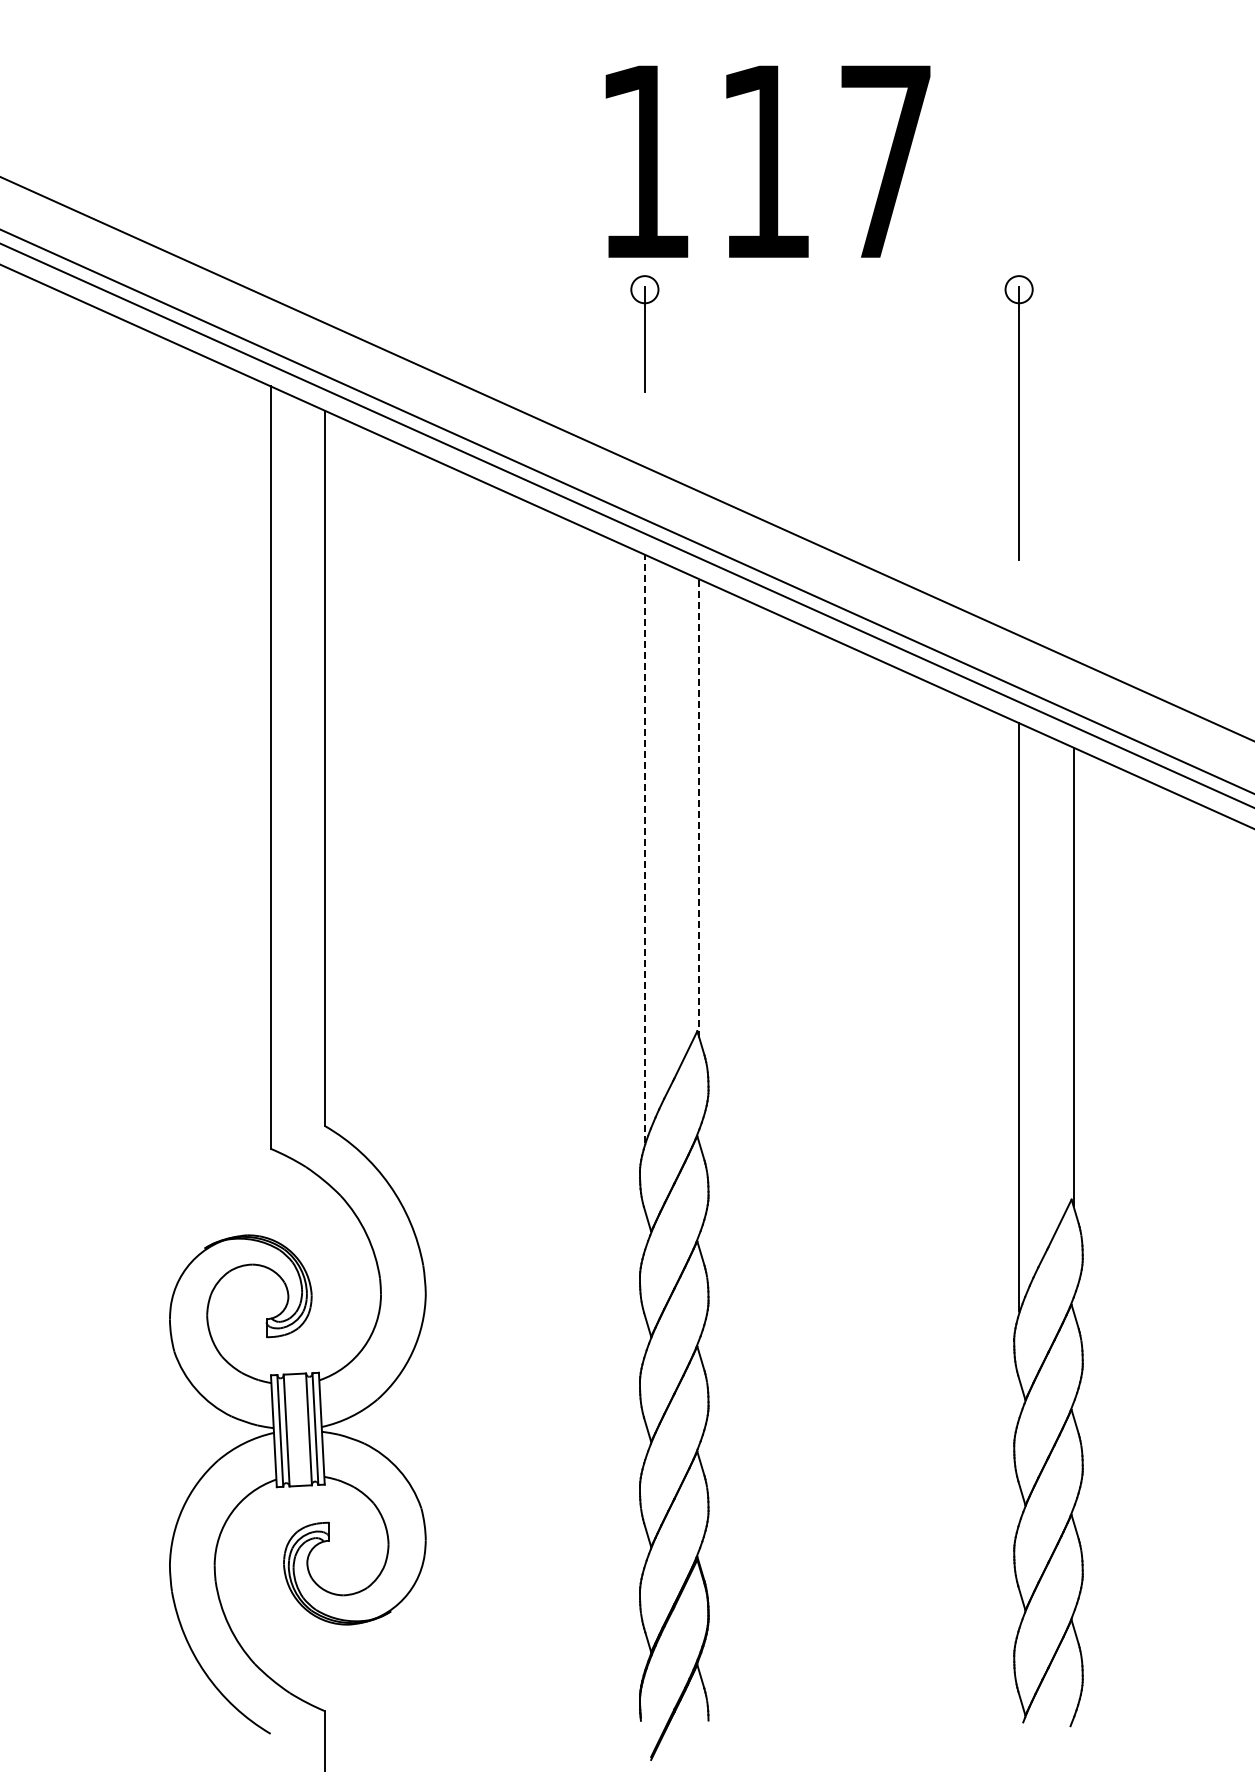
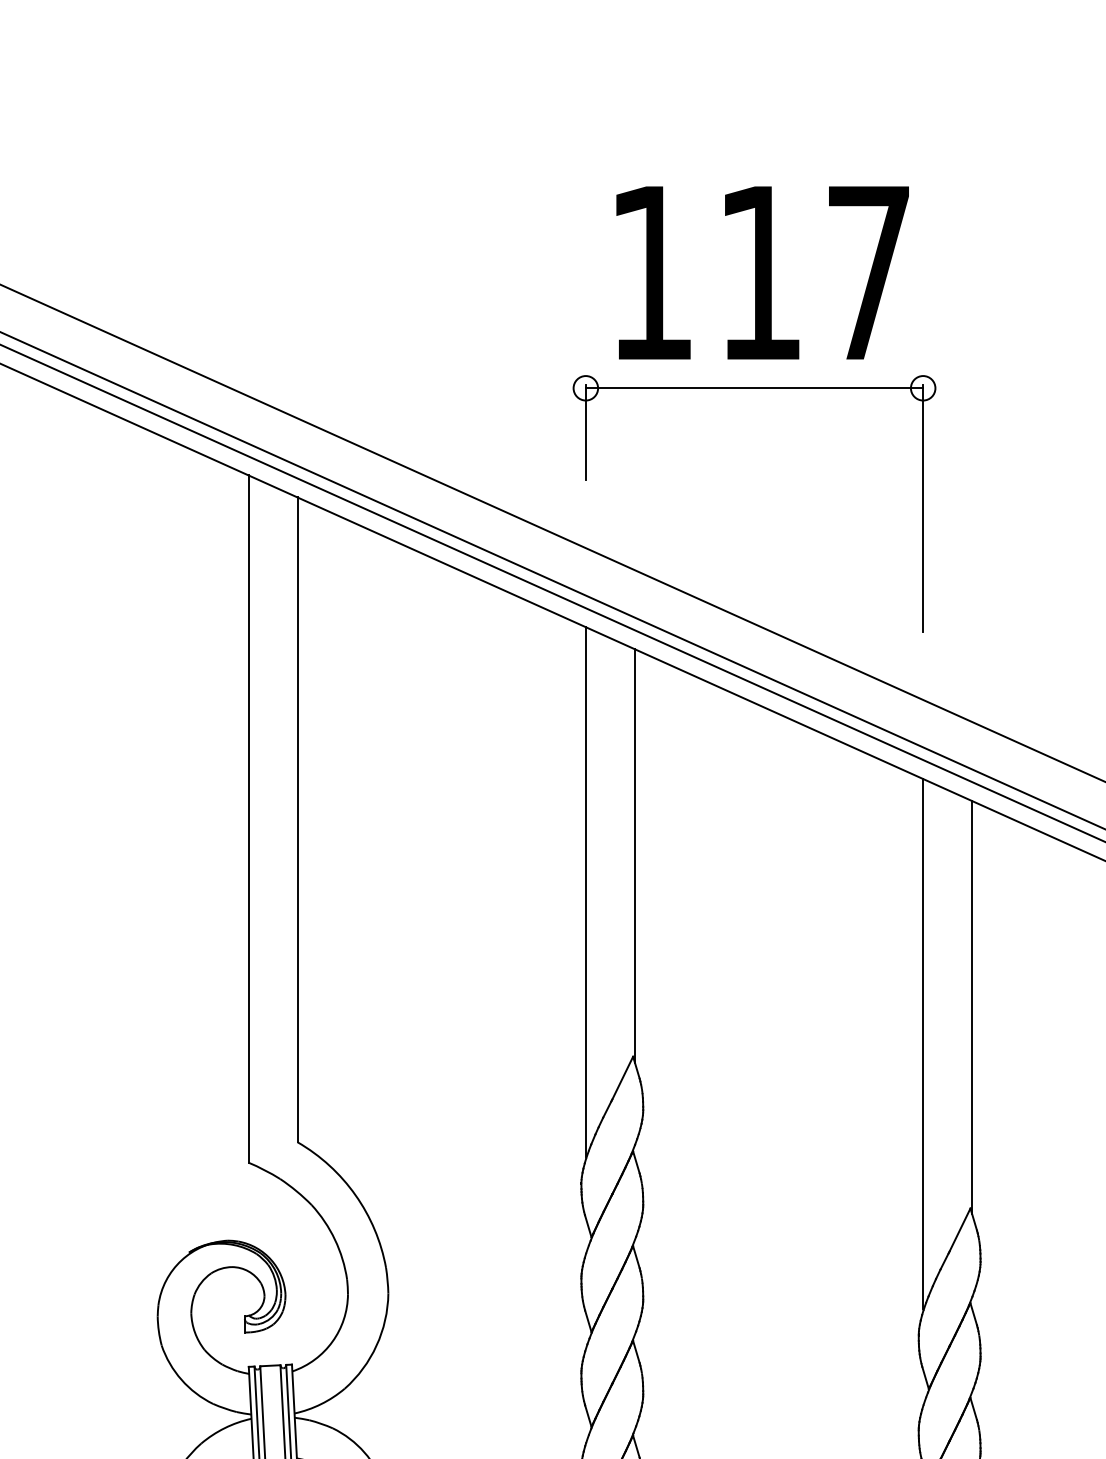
text: (767, 161) -> (762, 272), moved
line: (831, 289) -> (754, 388), added
line: (699, 807) -> (635, 855), dashed -> solid
line: (644, 848) -> (585, 891), dashed -> solid

